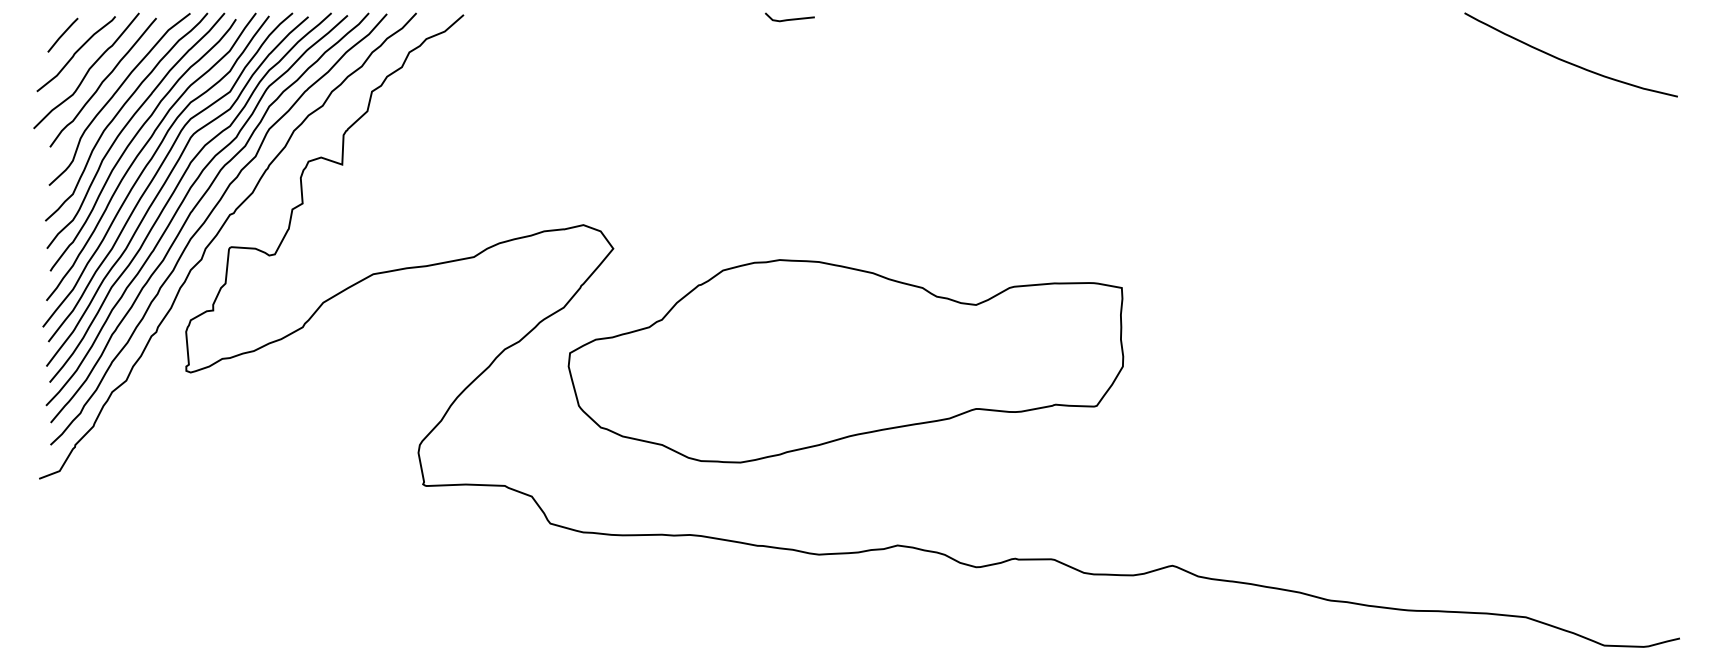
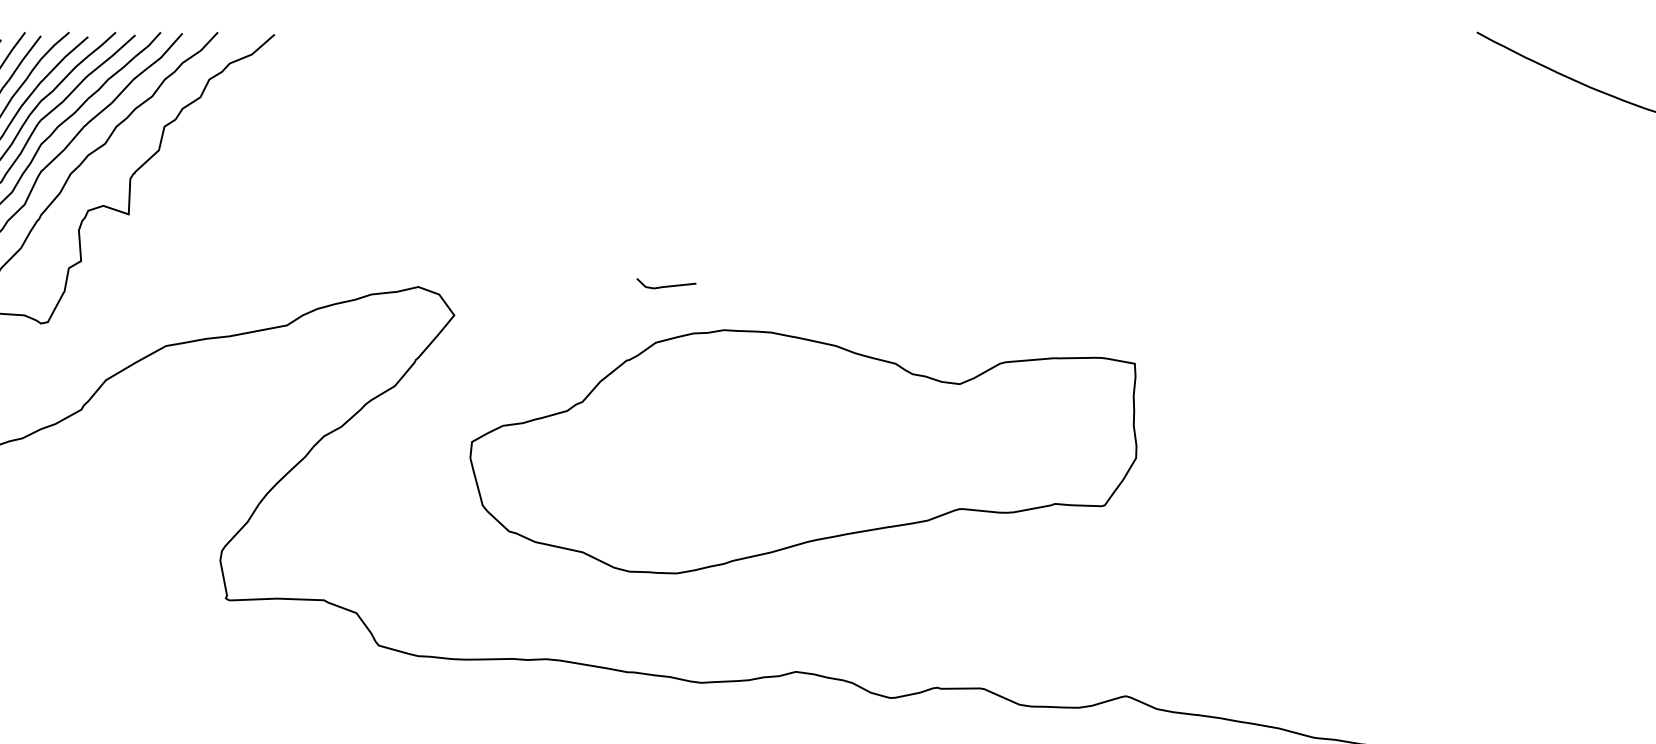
line: (790, 18) -> (667, 285), moved
part: (845, 361) -> (802, 452), moved

